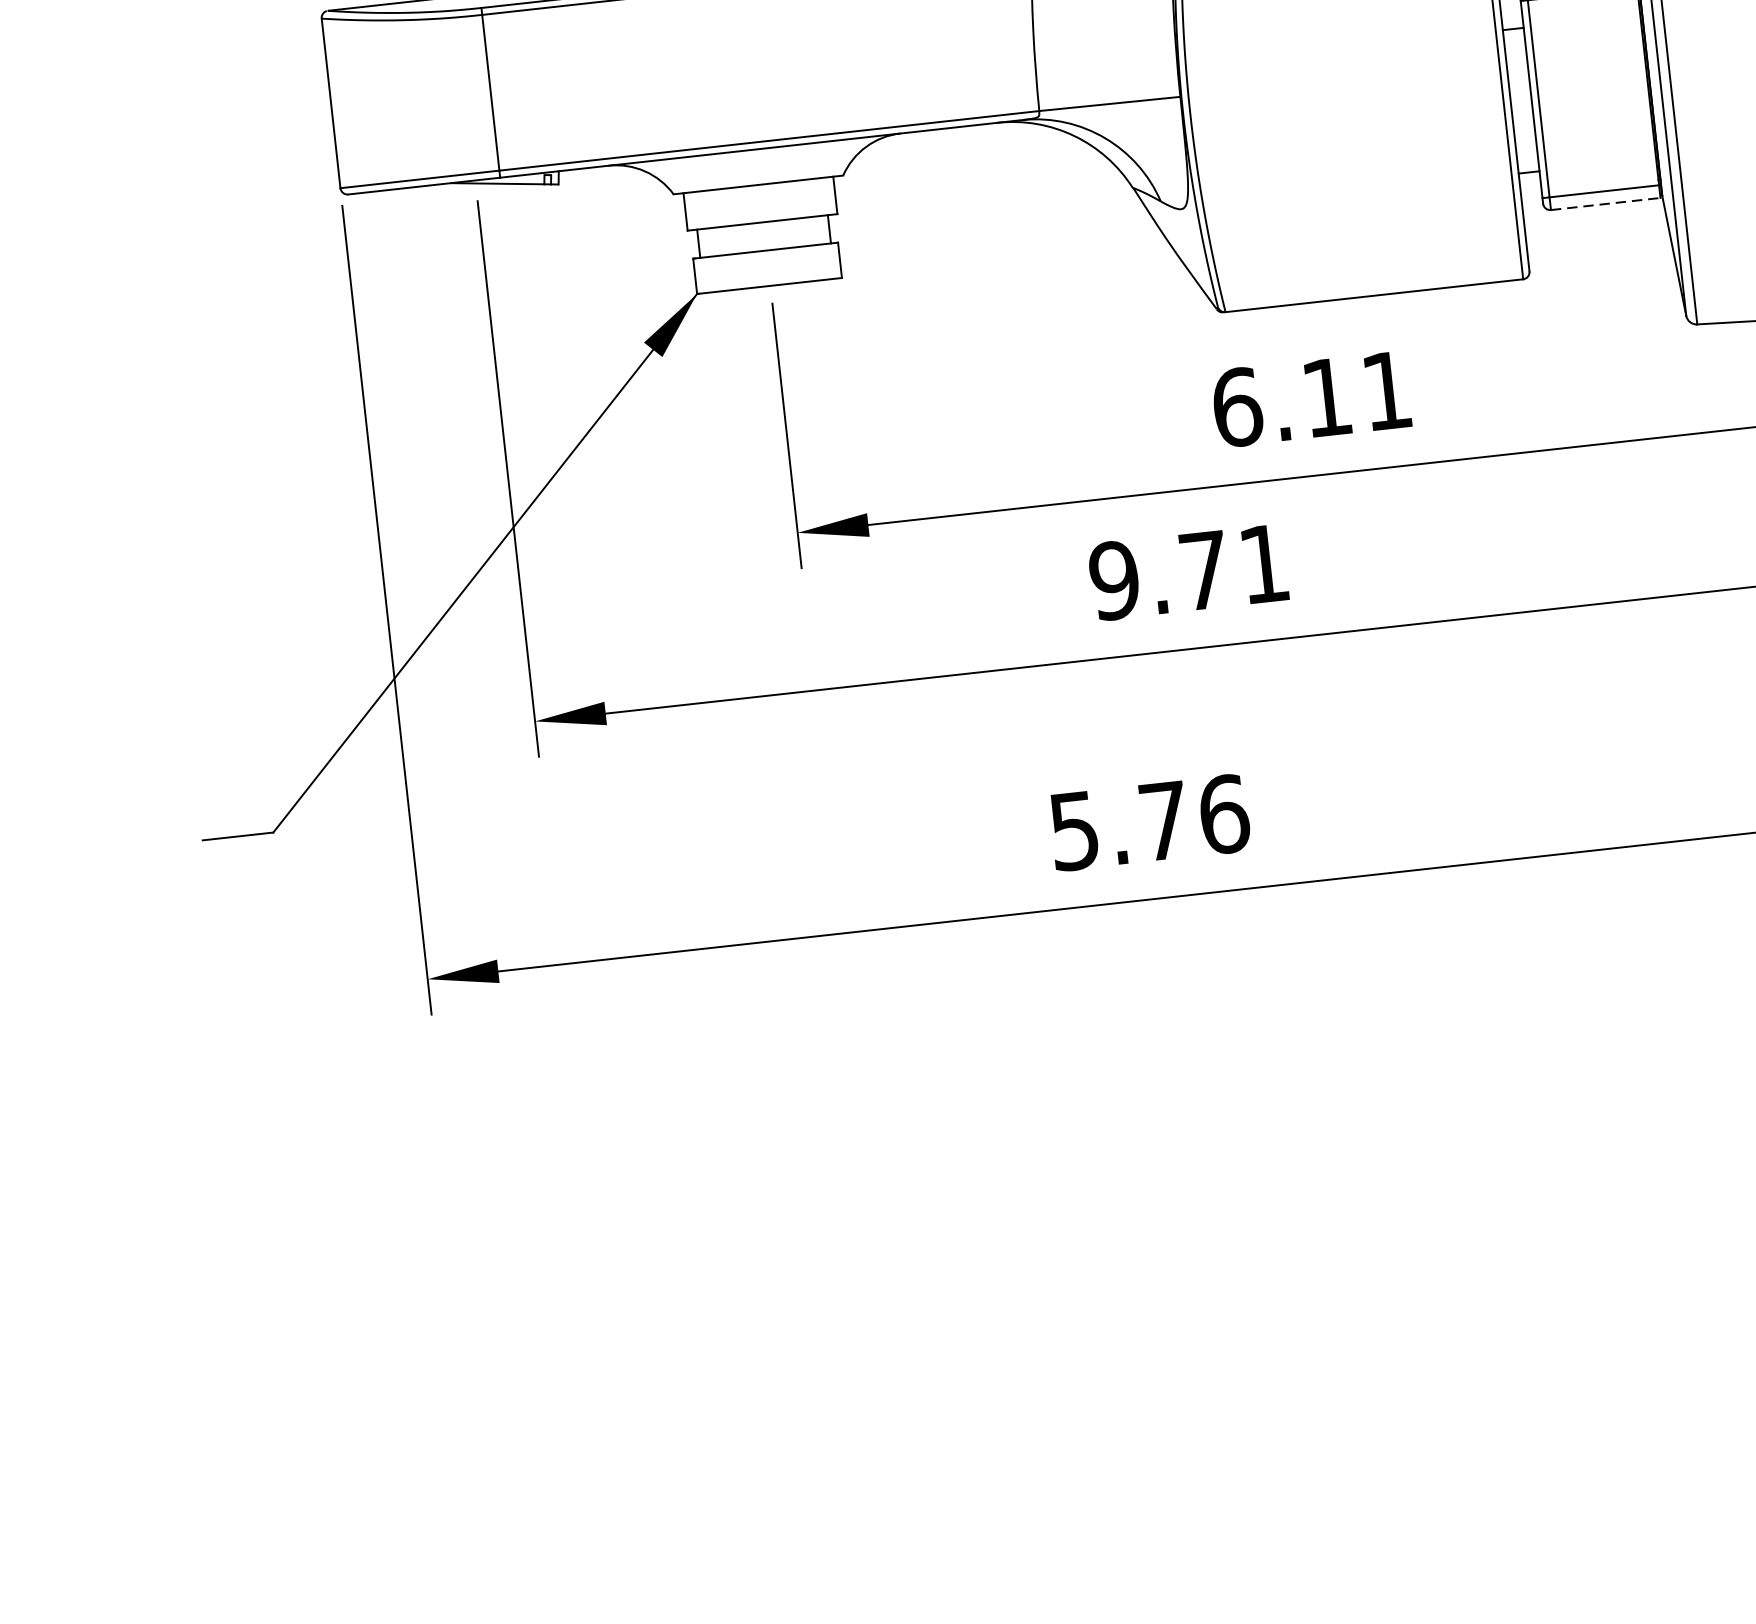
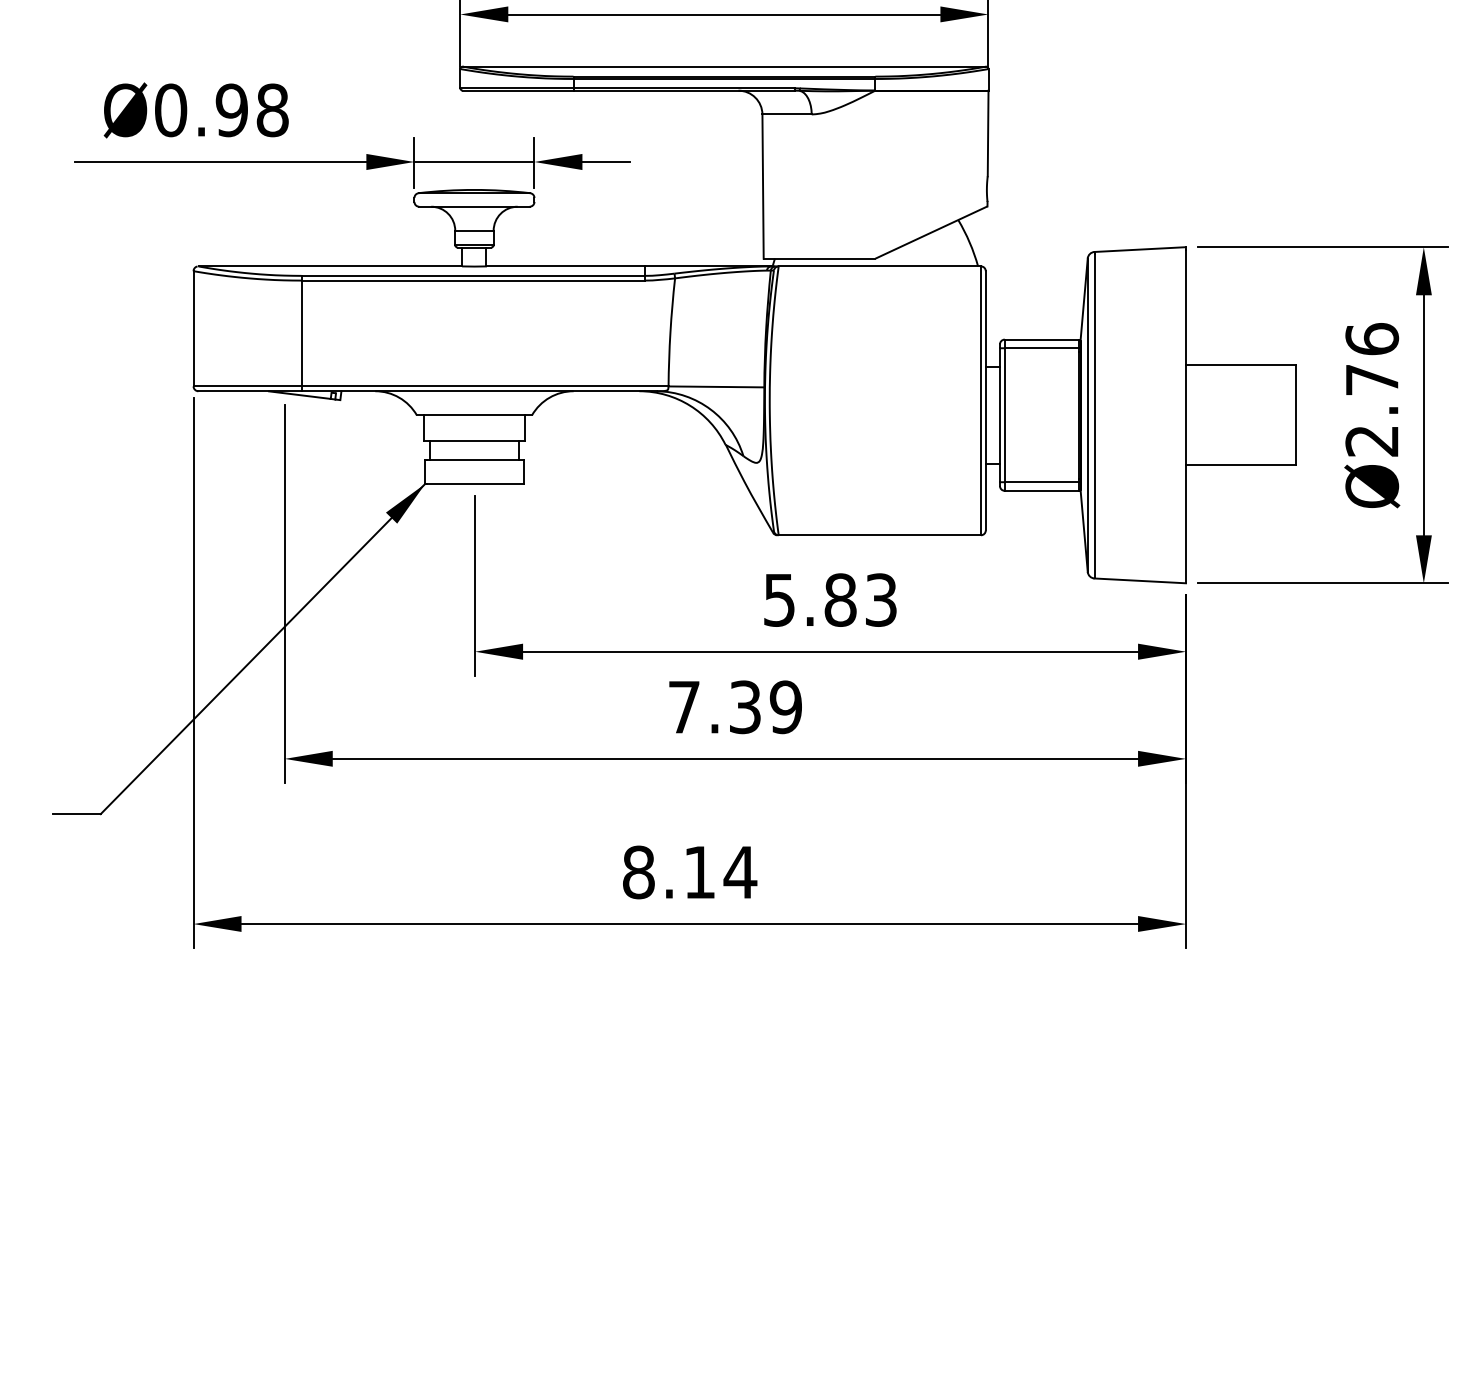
line: (1606, 203) -> (1042, 490), dashed -> solid
text: (1310, 398) -> (829, 599), 6.11 -> 5.83
text: (1188, 572) -> (734, 707), 9.71 -> 7.39
text: (1150, 822) -> (690, 872), 5.76 -> 8.14

